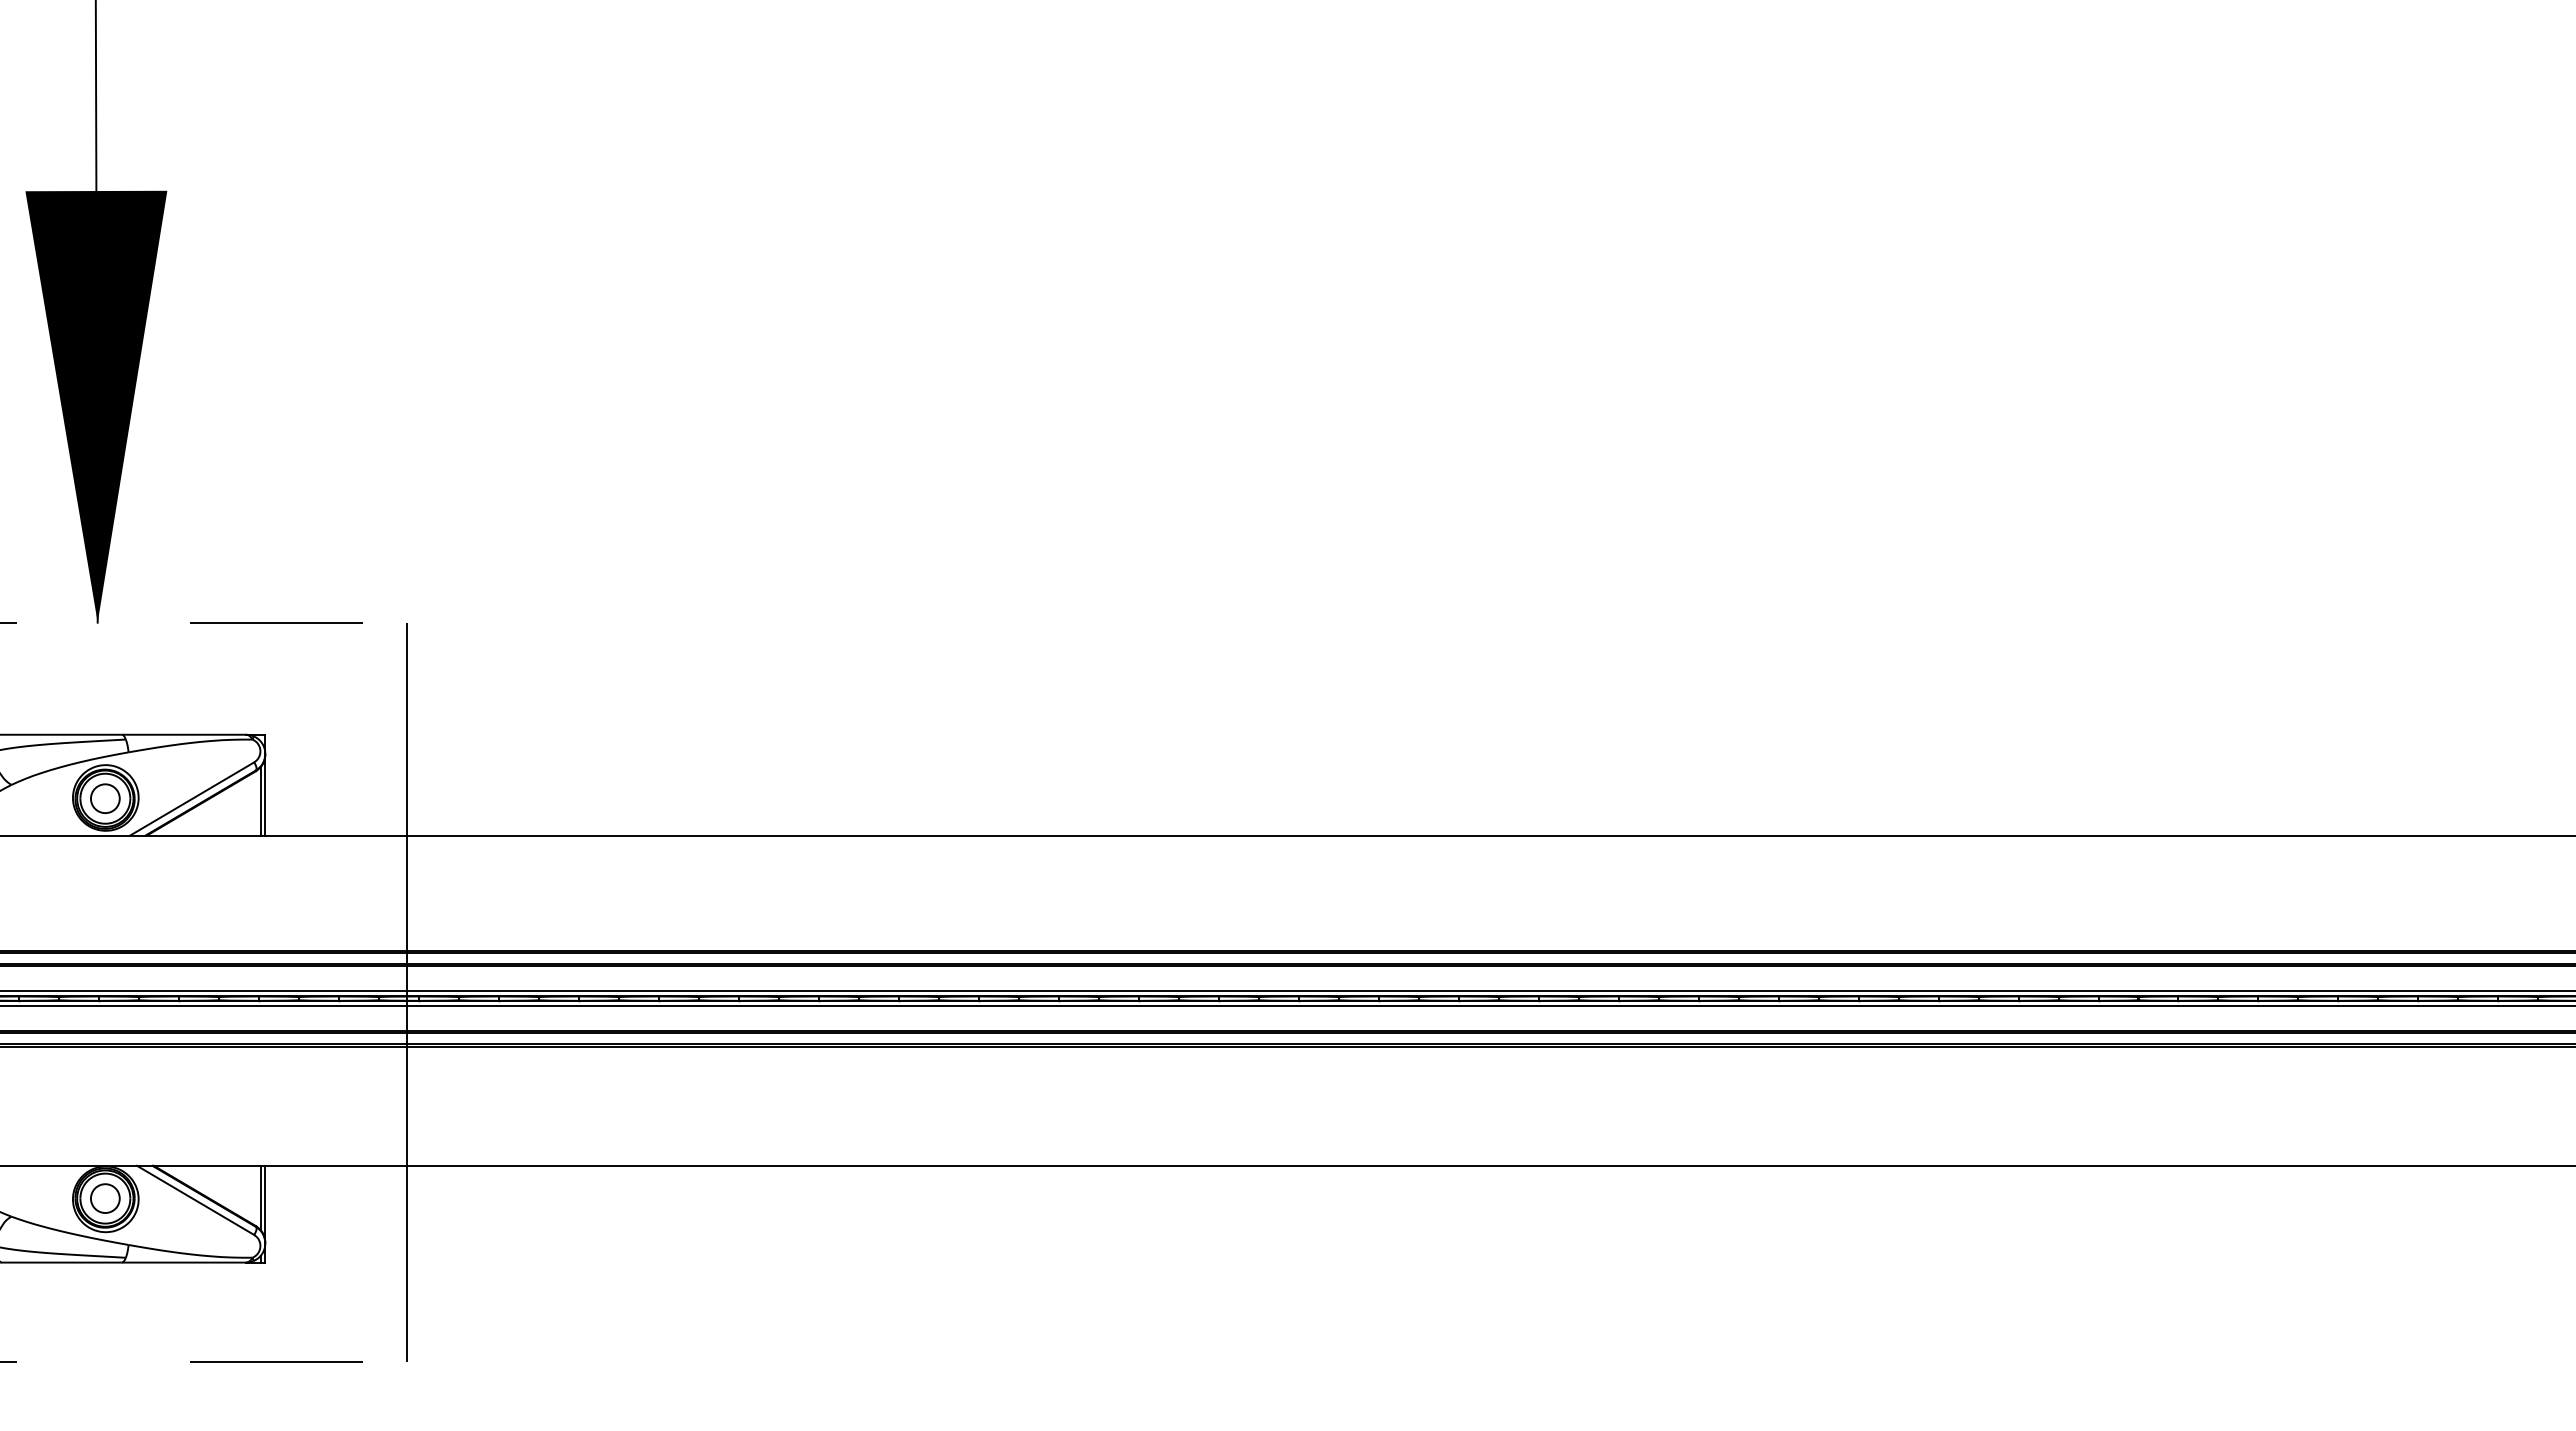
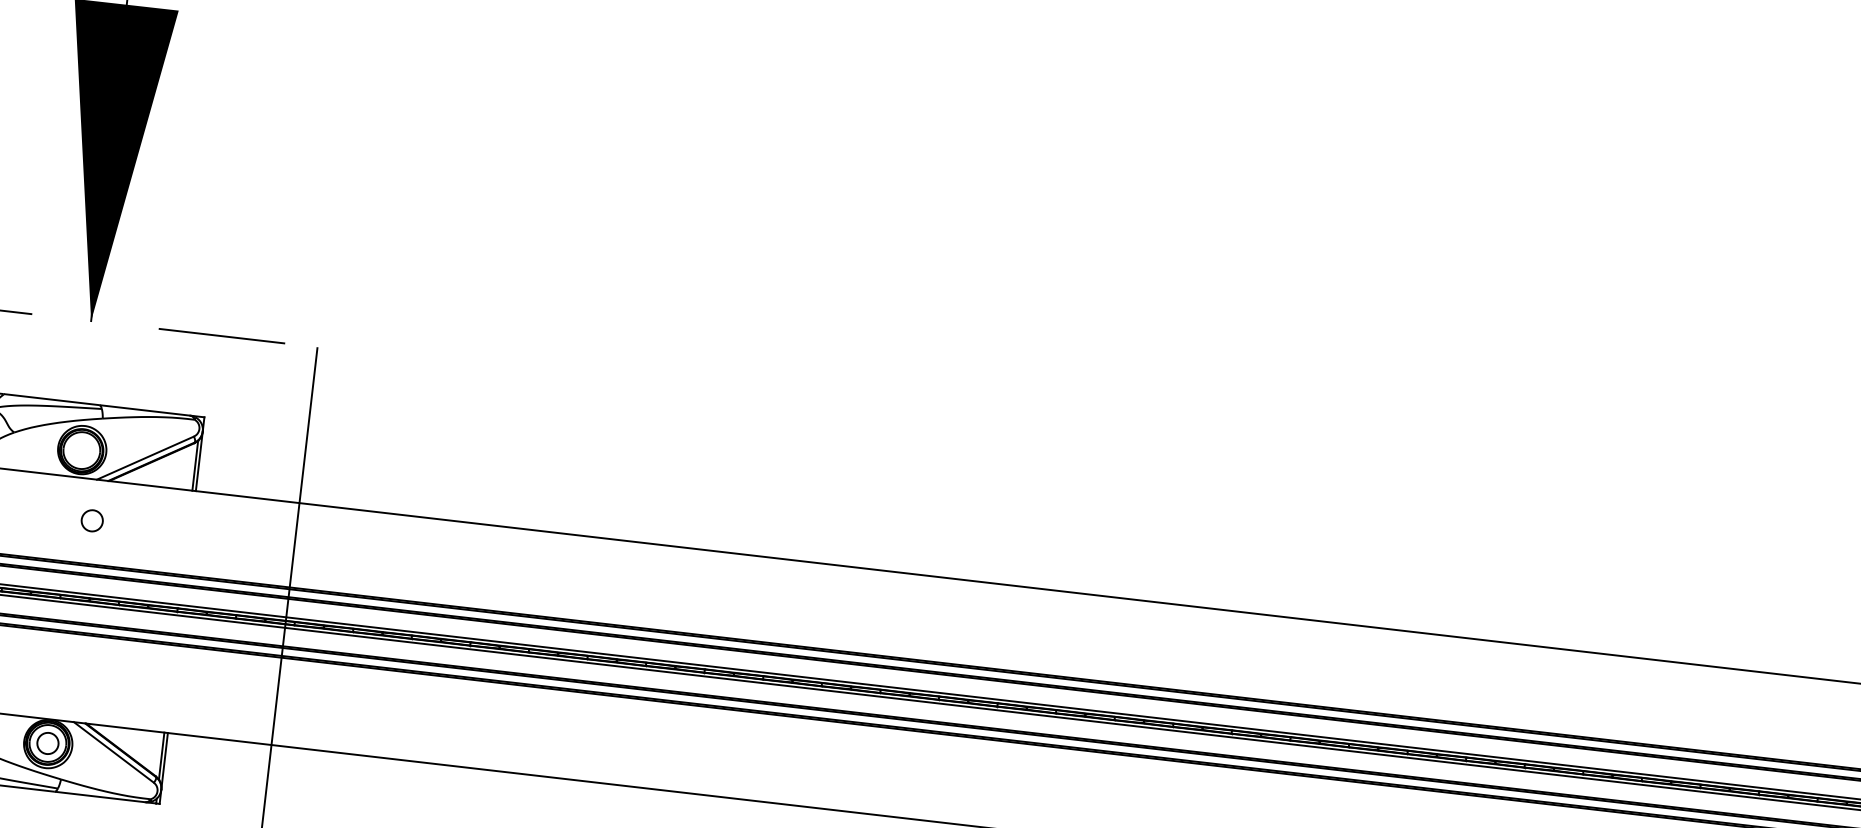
circle: (105, 798) -> (92, 520), moved

